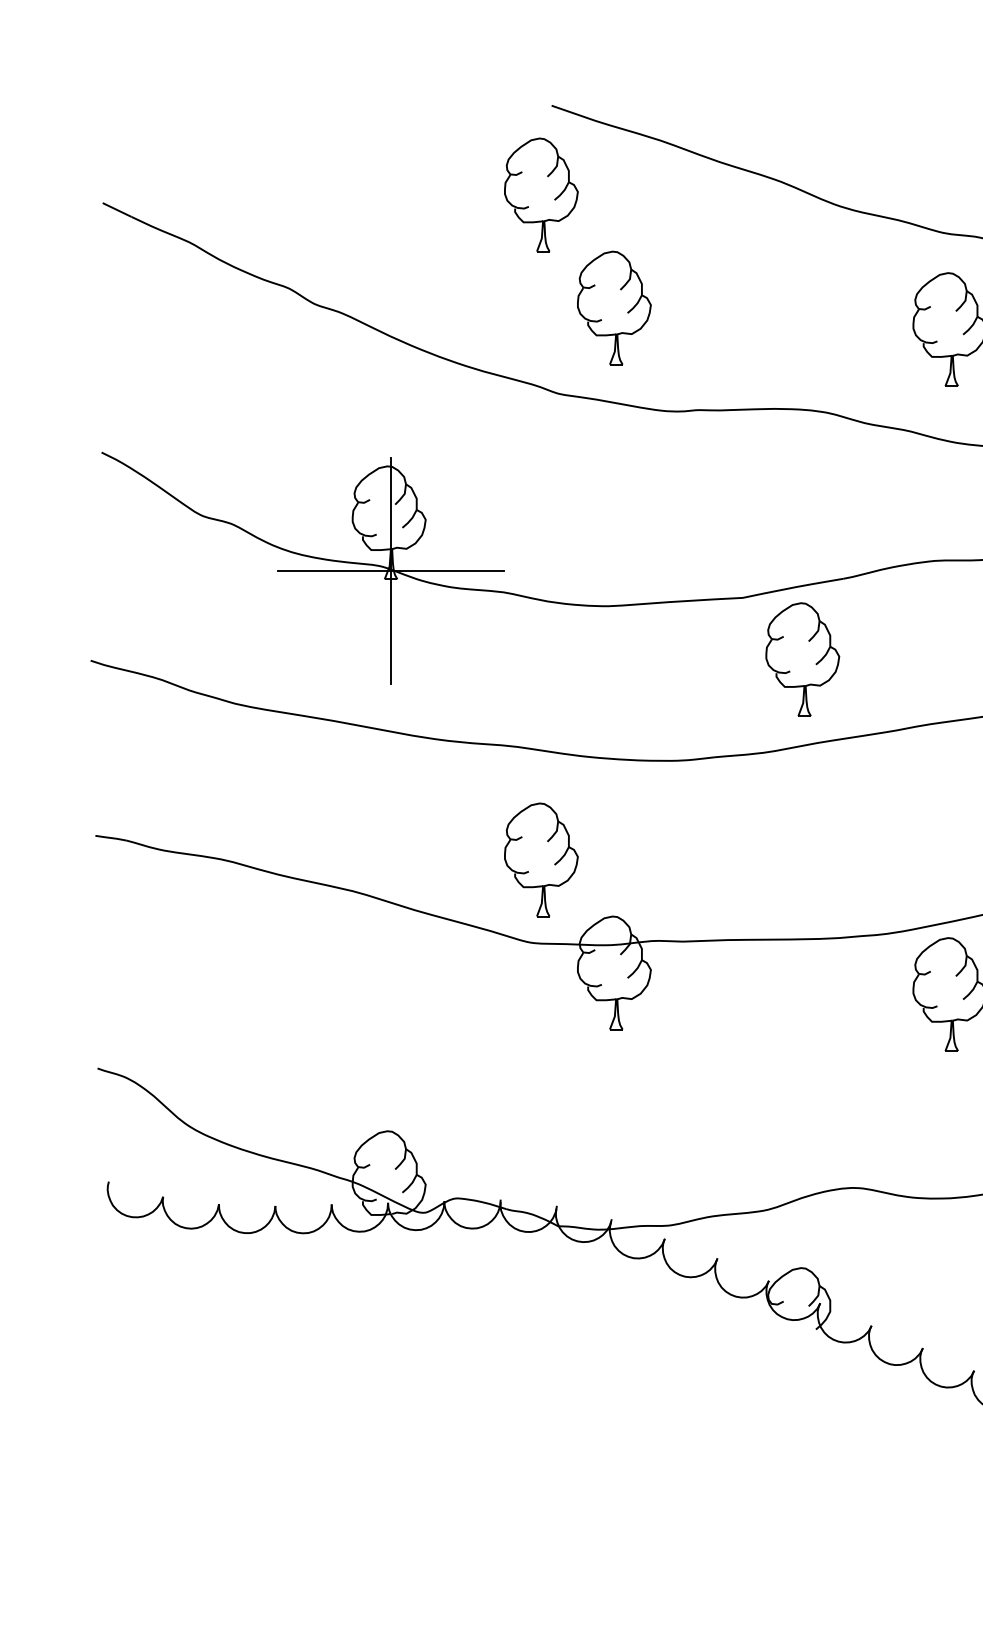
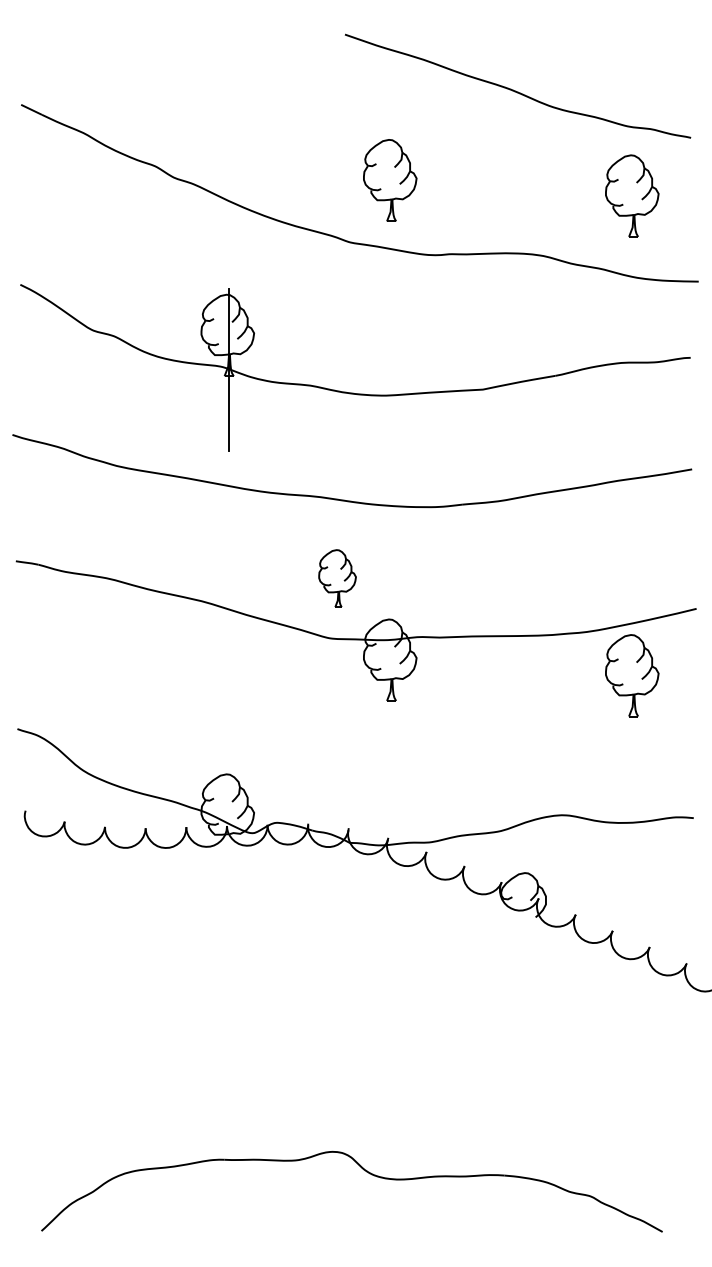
part: (541, 194) -> (337, 98), removed
line: (390, 571) -> (228, 370), removed
part: (803, 658) -> (526, 433), removed
part: (541, 859) -> (337, 578), size x0.7

